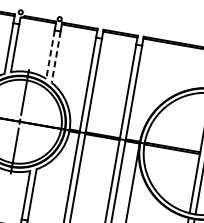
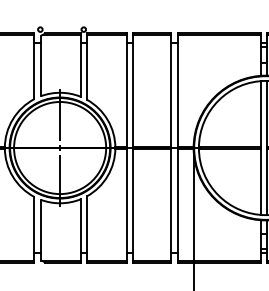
line: (50, 54) -> (80, 69), dashed -> solid
line: (56, 57) -> (87, 71), dashed -> solid

